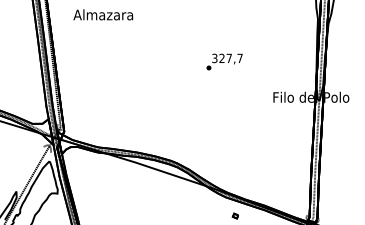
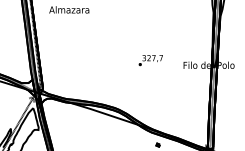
text: (224, 61) -> (150, 60), moved

